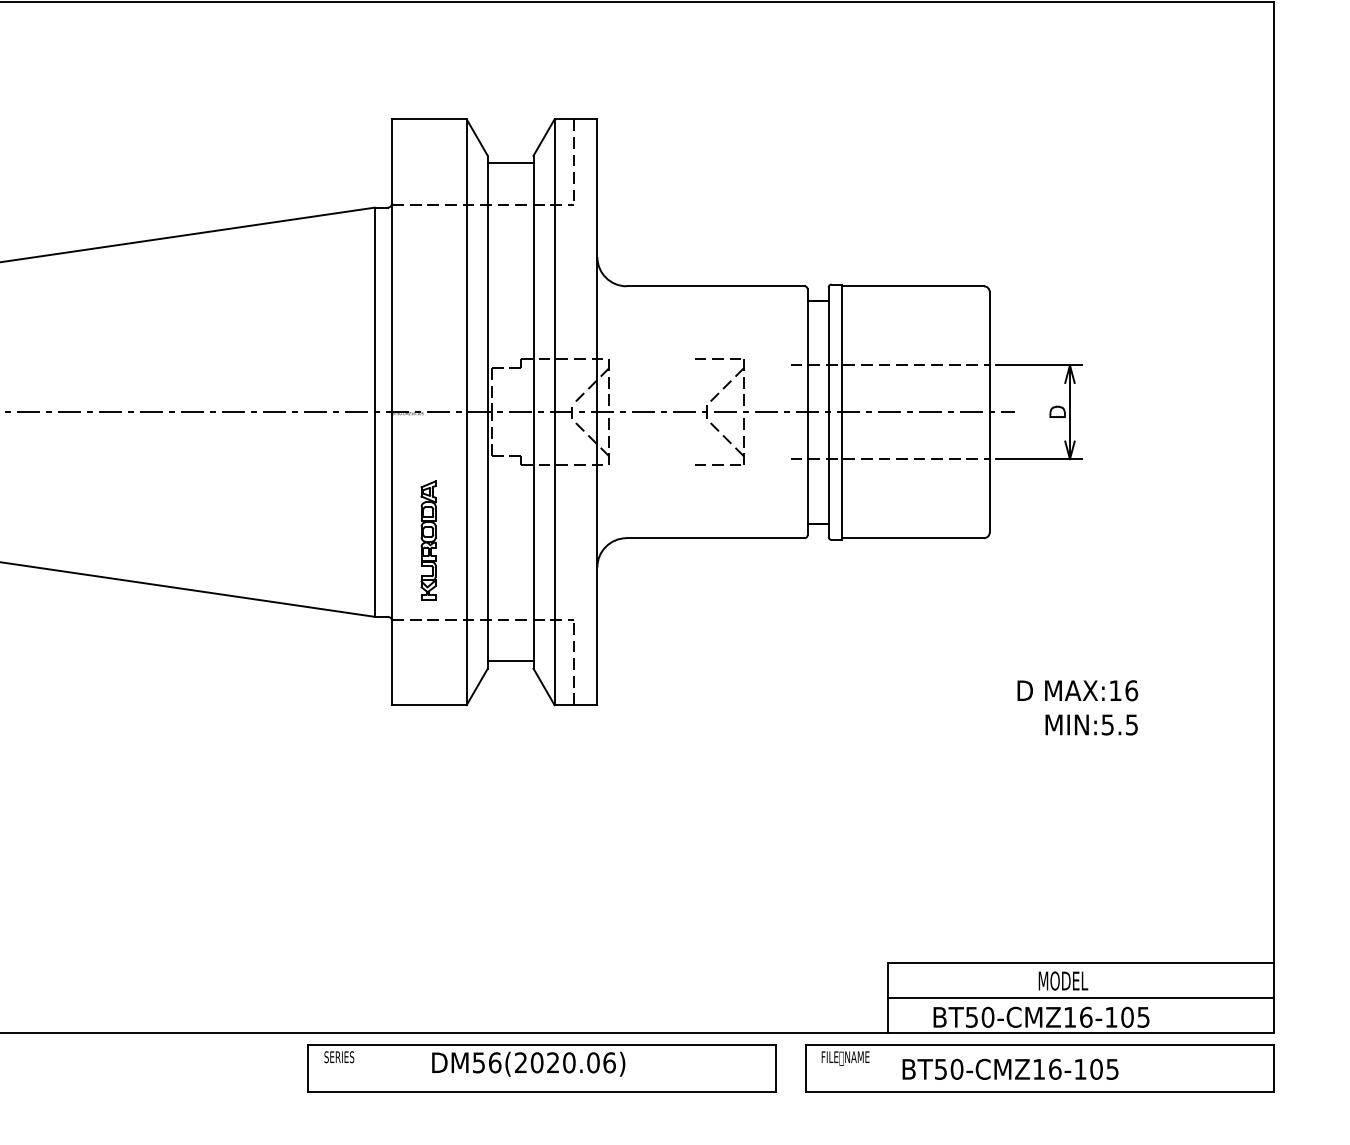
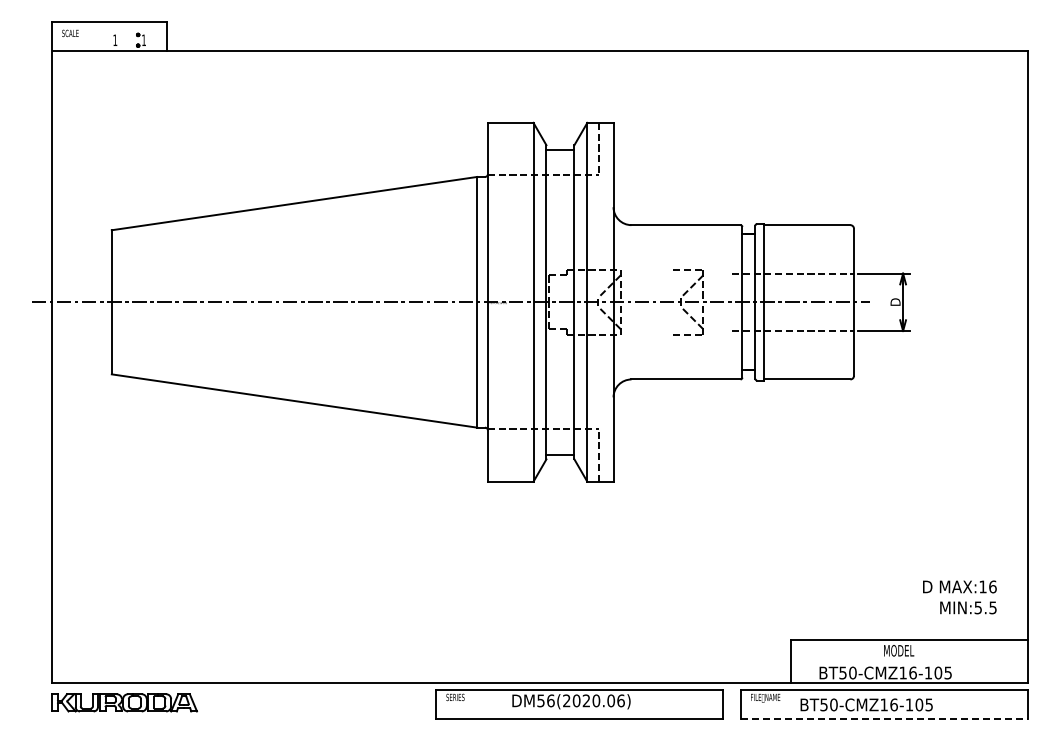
part: (427, 539) -> (509, 380), removed
text: (1077, 707) -> (959, 597), moved
line: (1080, 998) -> (909, 661), removed
line: (1039, 1091) -> (884, 718), solid -> dashed

